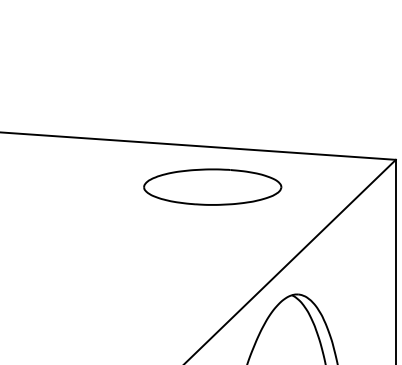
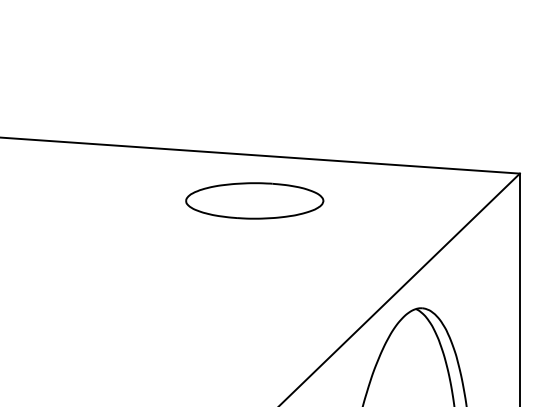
part: (212, 186) -> (254, 200), moved

